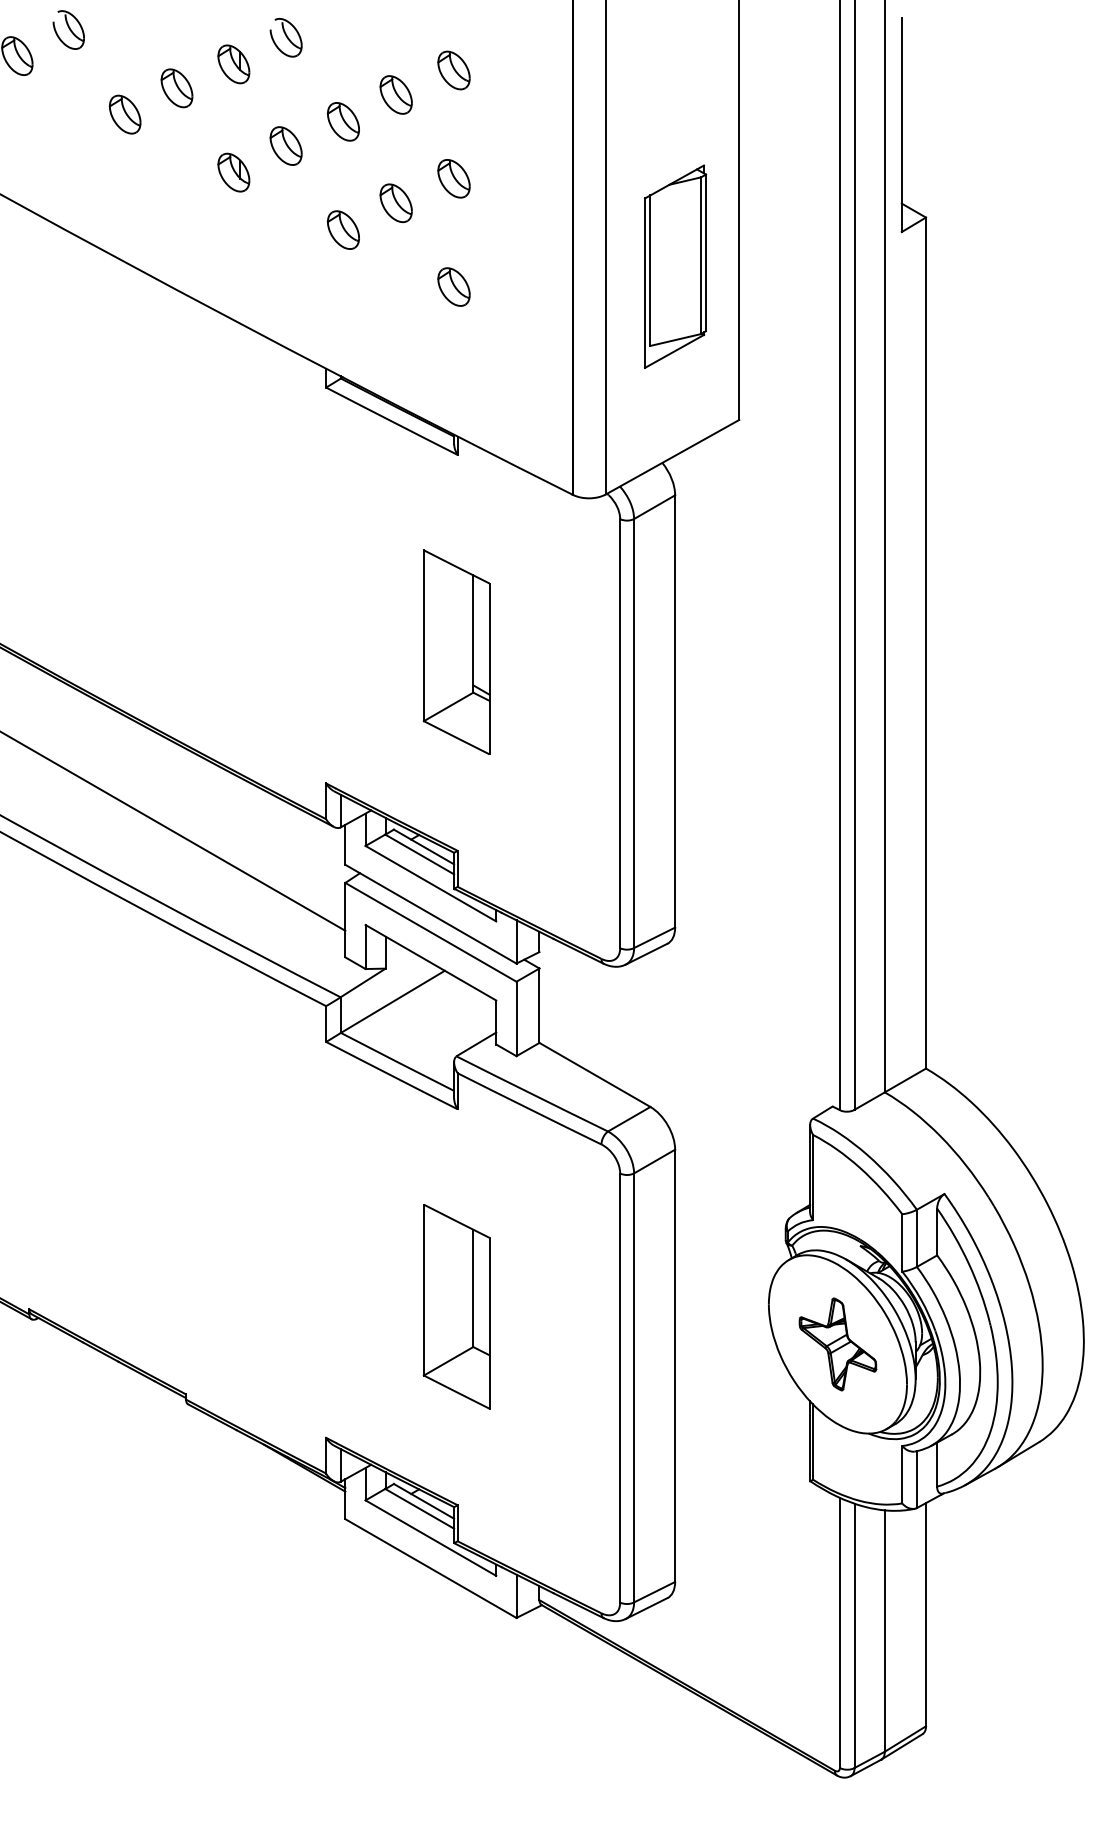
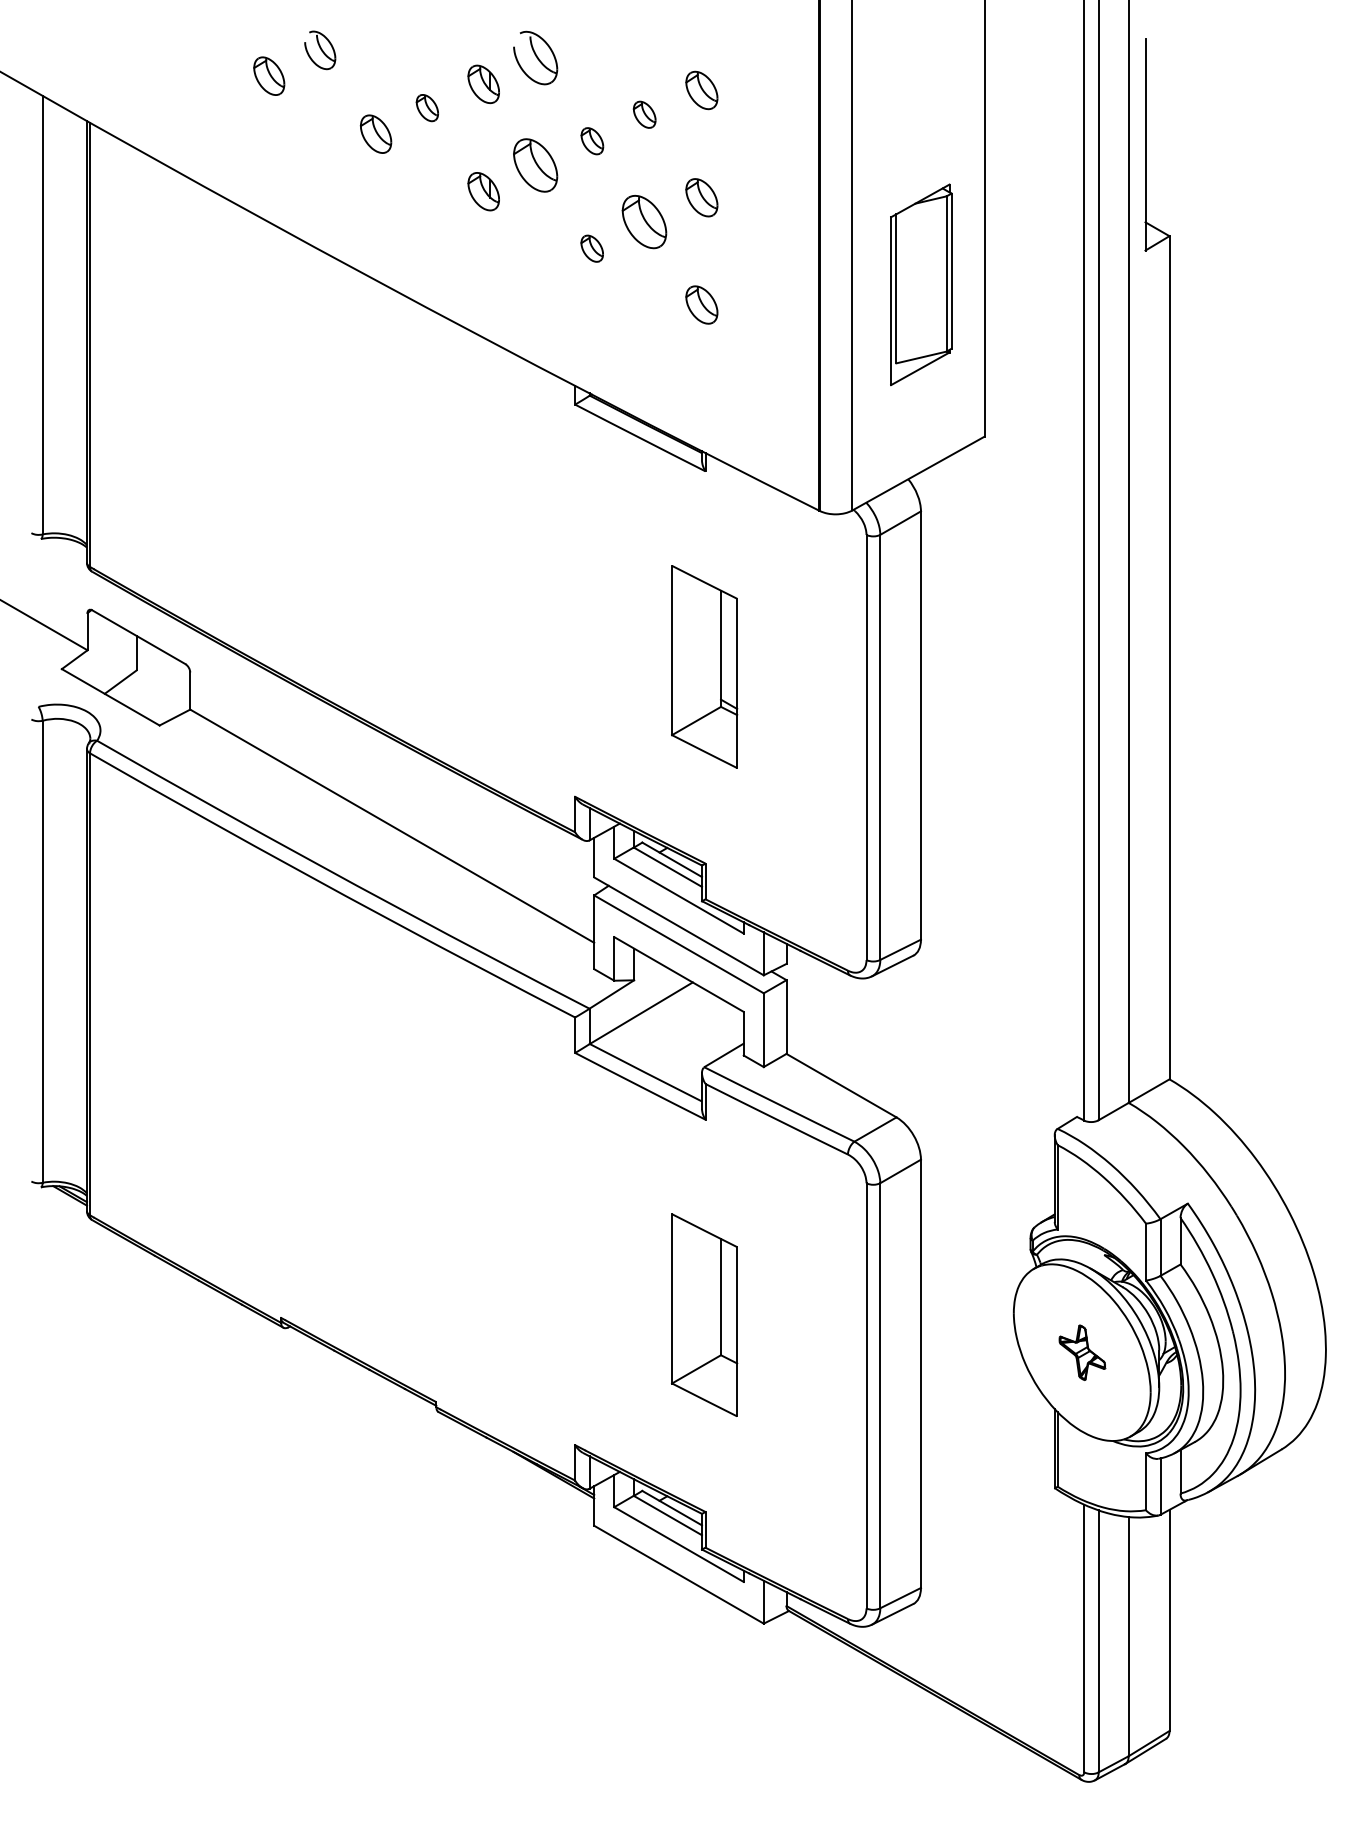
part: (286, 37) -> (535, 57), size x1.4
part: (177, 87) -> (427, 107), size x0.7
part: (396, 94) -> (644, 114), size x0.7
part: (343, 121) -> (592, 140), size x0.7
part: (286, 145) -> (535, 164), size x1.4
part: (396, 202) -> (644, 221), size x1.4
part: (342, 230) -> (591, 248), size x0.7
part: (838, 1344) -> (1082, 1352), size x0.6

